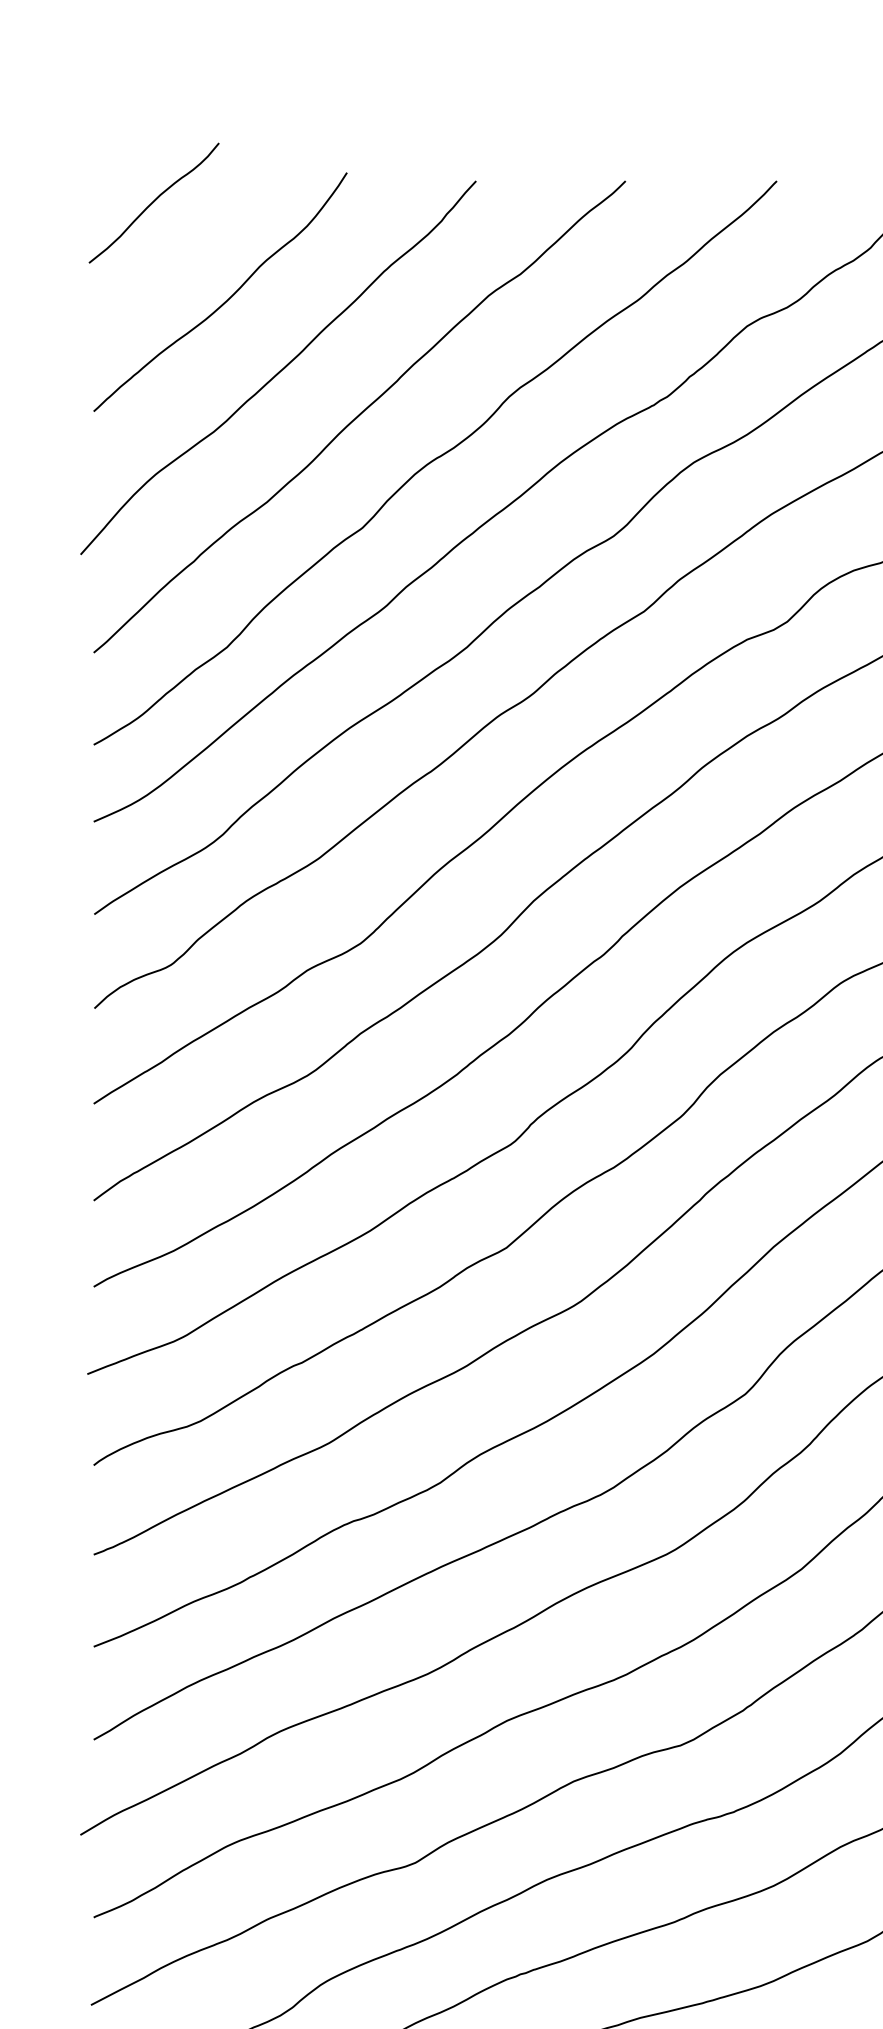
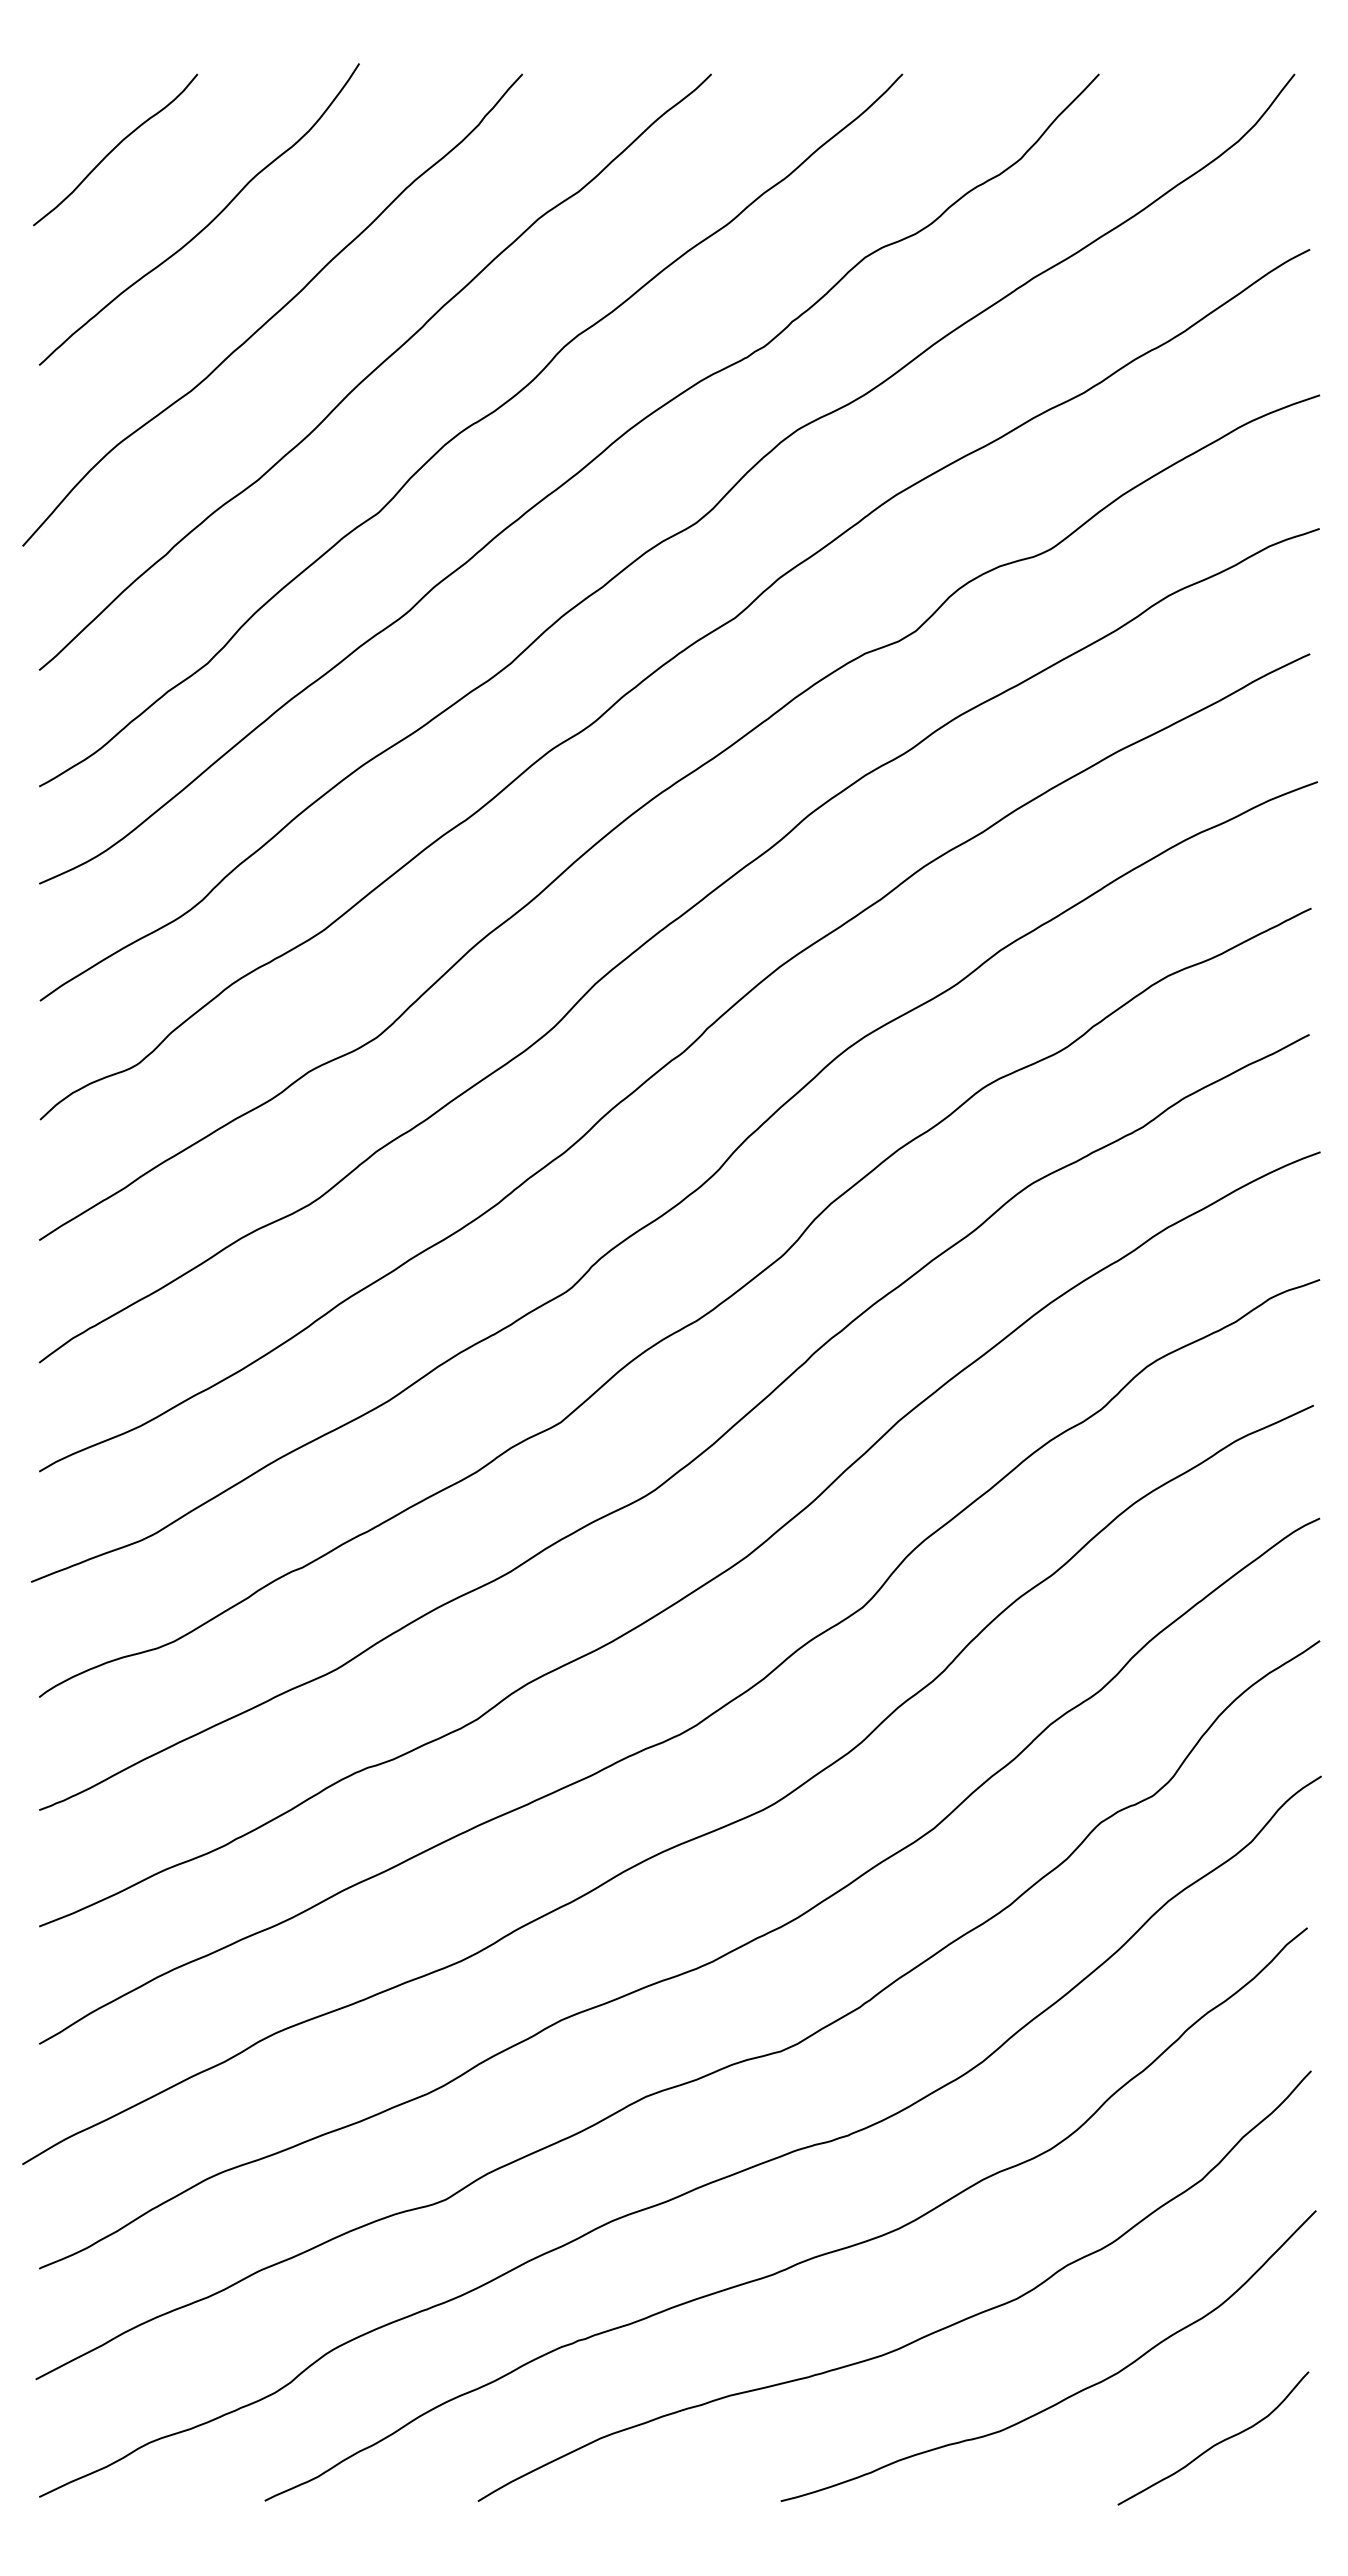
curve: (154, 201) -> (115, 148), moved

